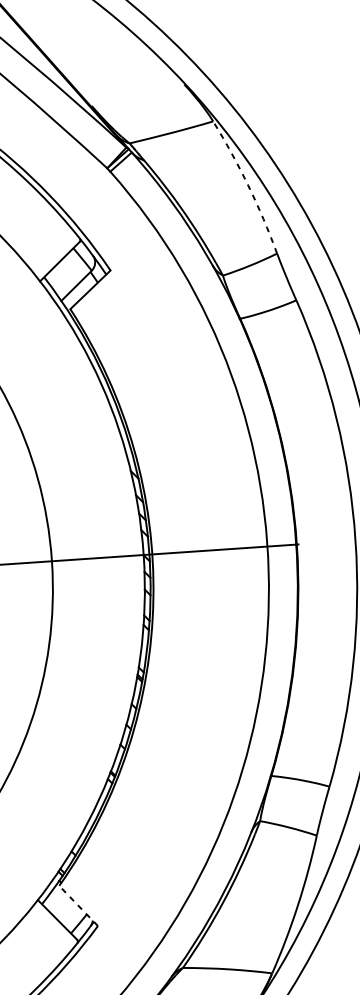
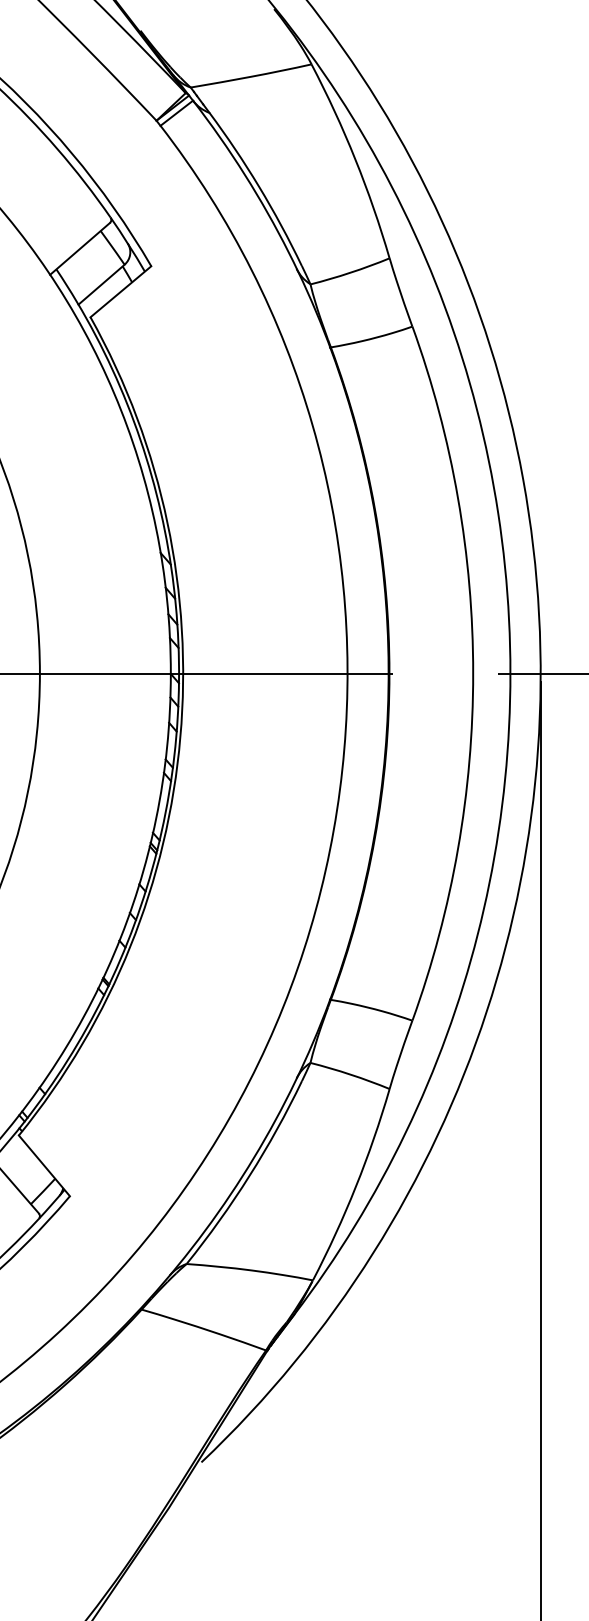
arc: (248, 185) -> (355, 159), dashed -> solid
line: (78, 905) -> (44, 1165), dashed -> solid

